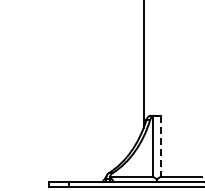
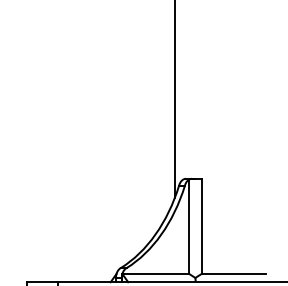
line: (160, 146) -> (201, 226), dashed -> solid

